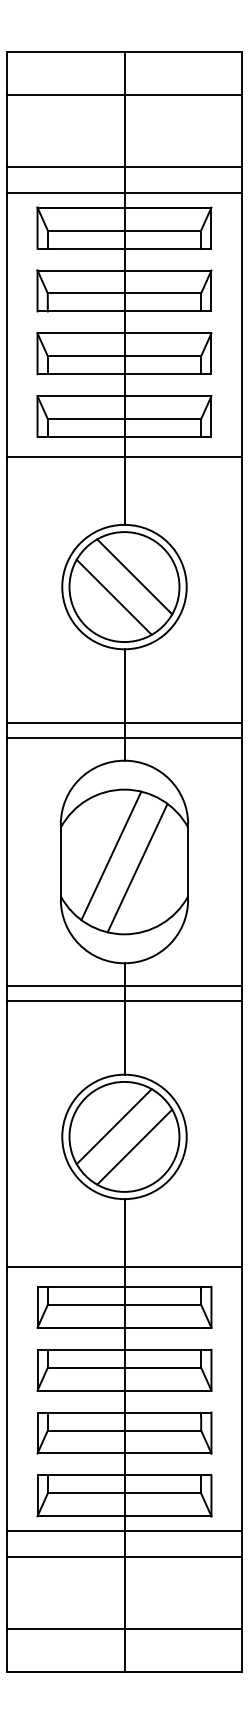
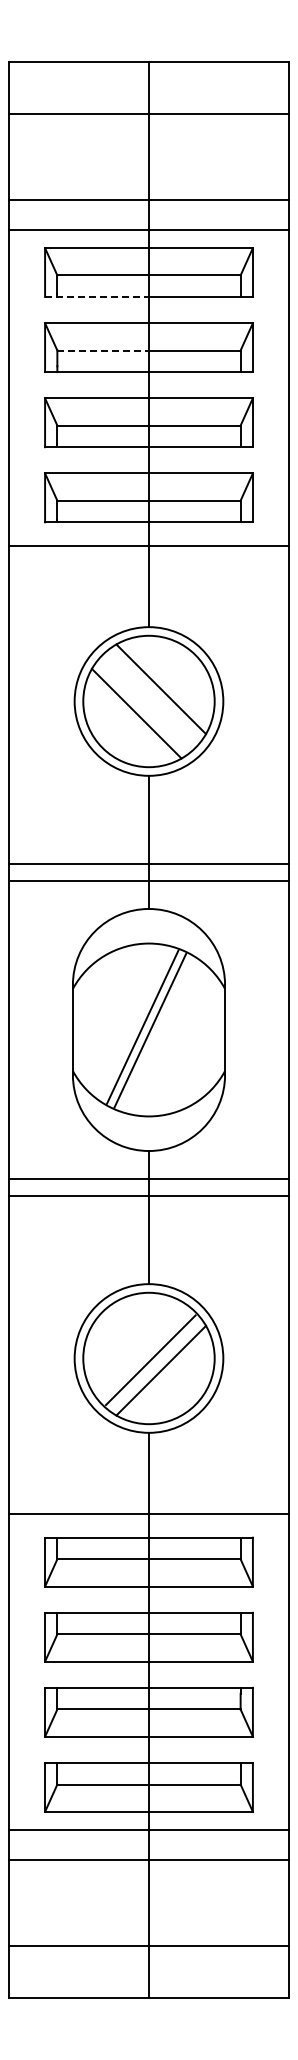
line: (81, 248) -> (97, 297), solid -> dashed
line: (86, 293) -> (103, 350), solid -> dashed
line: (111, 855) -> (150, 1030), moved
line: (137, 868) -> (142, 1027), moved
line: (114, 1126) -> (150, 1360), moved

